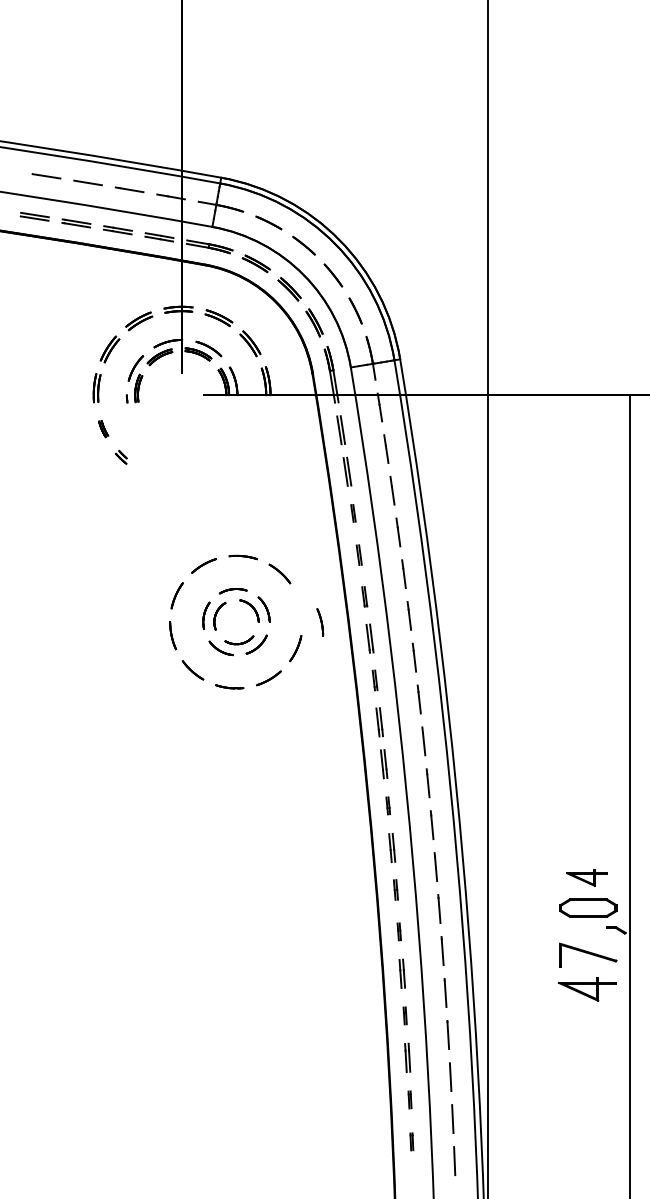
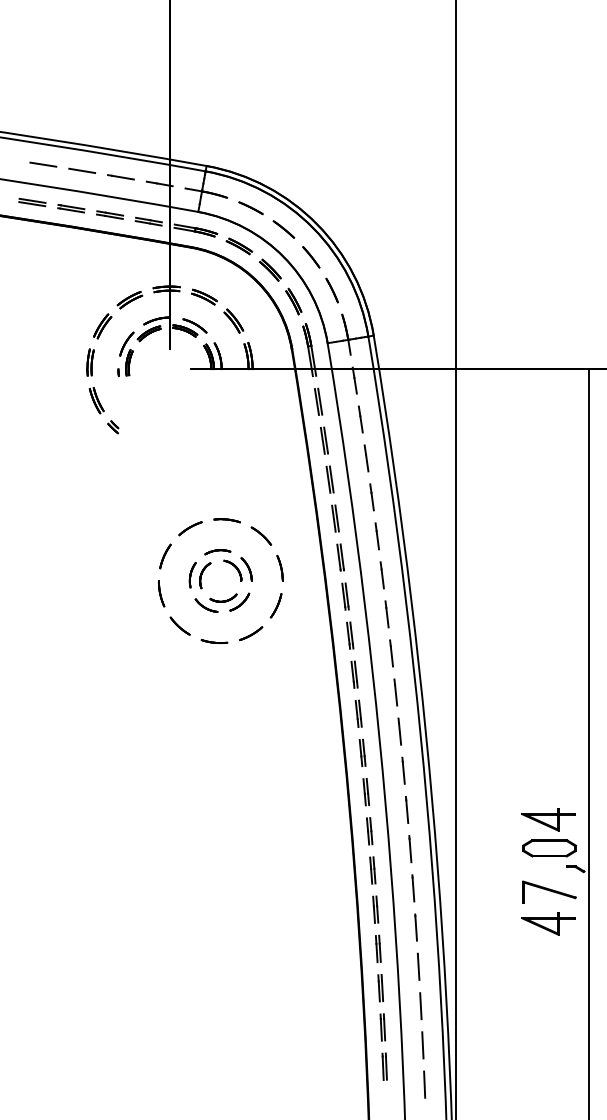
part: (103, 428) -> (96, 400), size x1.67
part: (352, 513) -> (329, 479), size x1.67
part: (359, 555) -> (335, 518), size x1.43
part: (364, 596) -> (340, 557), size x1.43
part: (319, 622) -> (279, 568), moved
part: (375, 680) -> (350, 635), size x1.43
part: (388, 805) -> (362, 752), size x1.67
part: (587, 877) -> (548, 819), size x1.43
part: (395, 890) -> (369, 831), size x1.43
part: (398, 931) -> (372, 870), size x1.67
part: (405, 1015) -> (378, 948), size x1.67
part: (409, 1099) -> (382, 1027), size x1.67
part: (411, 1141) -> (384, 1066), size x1.67

